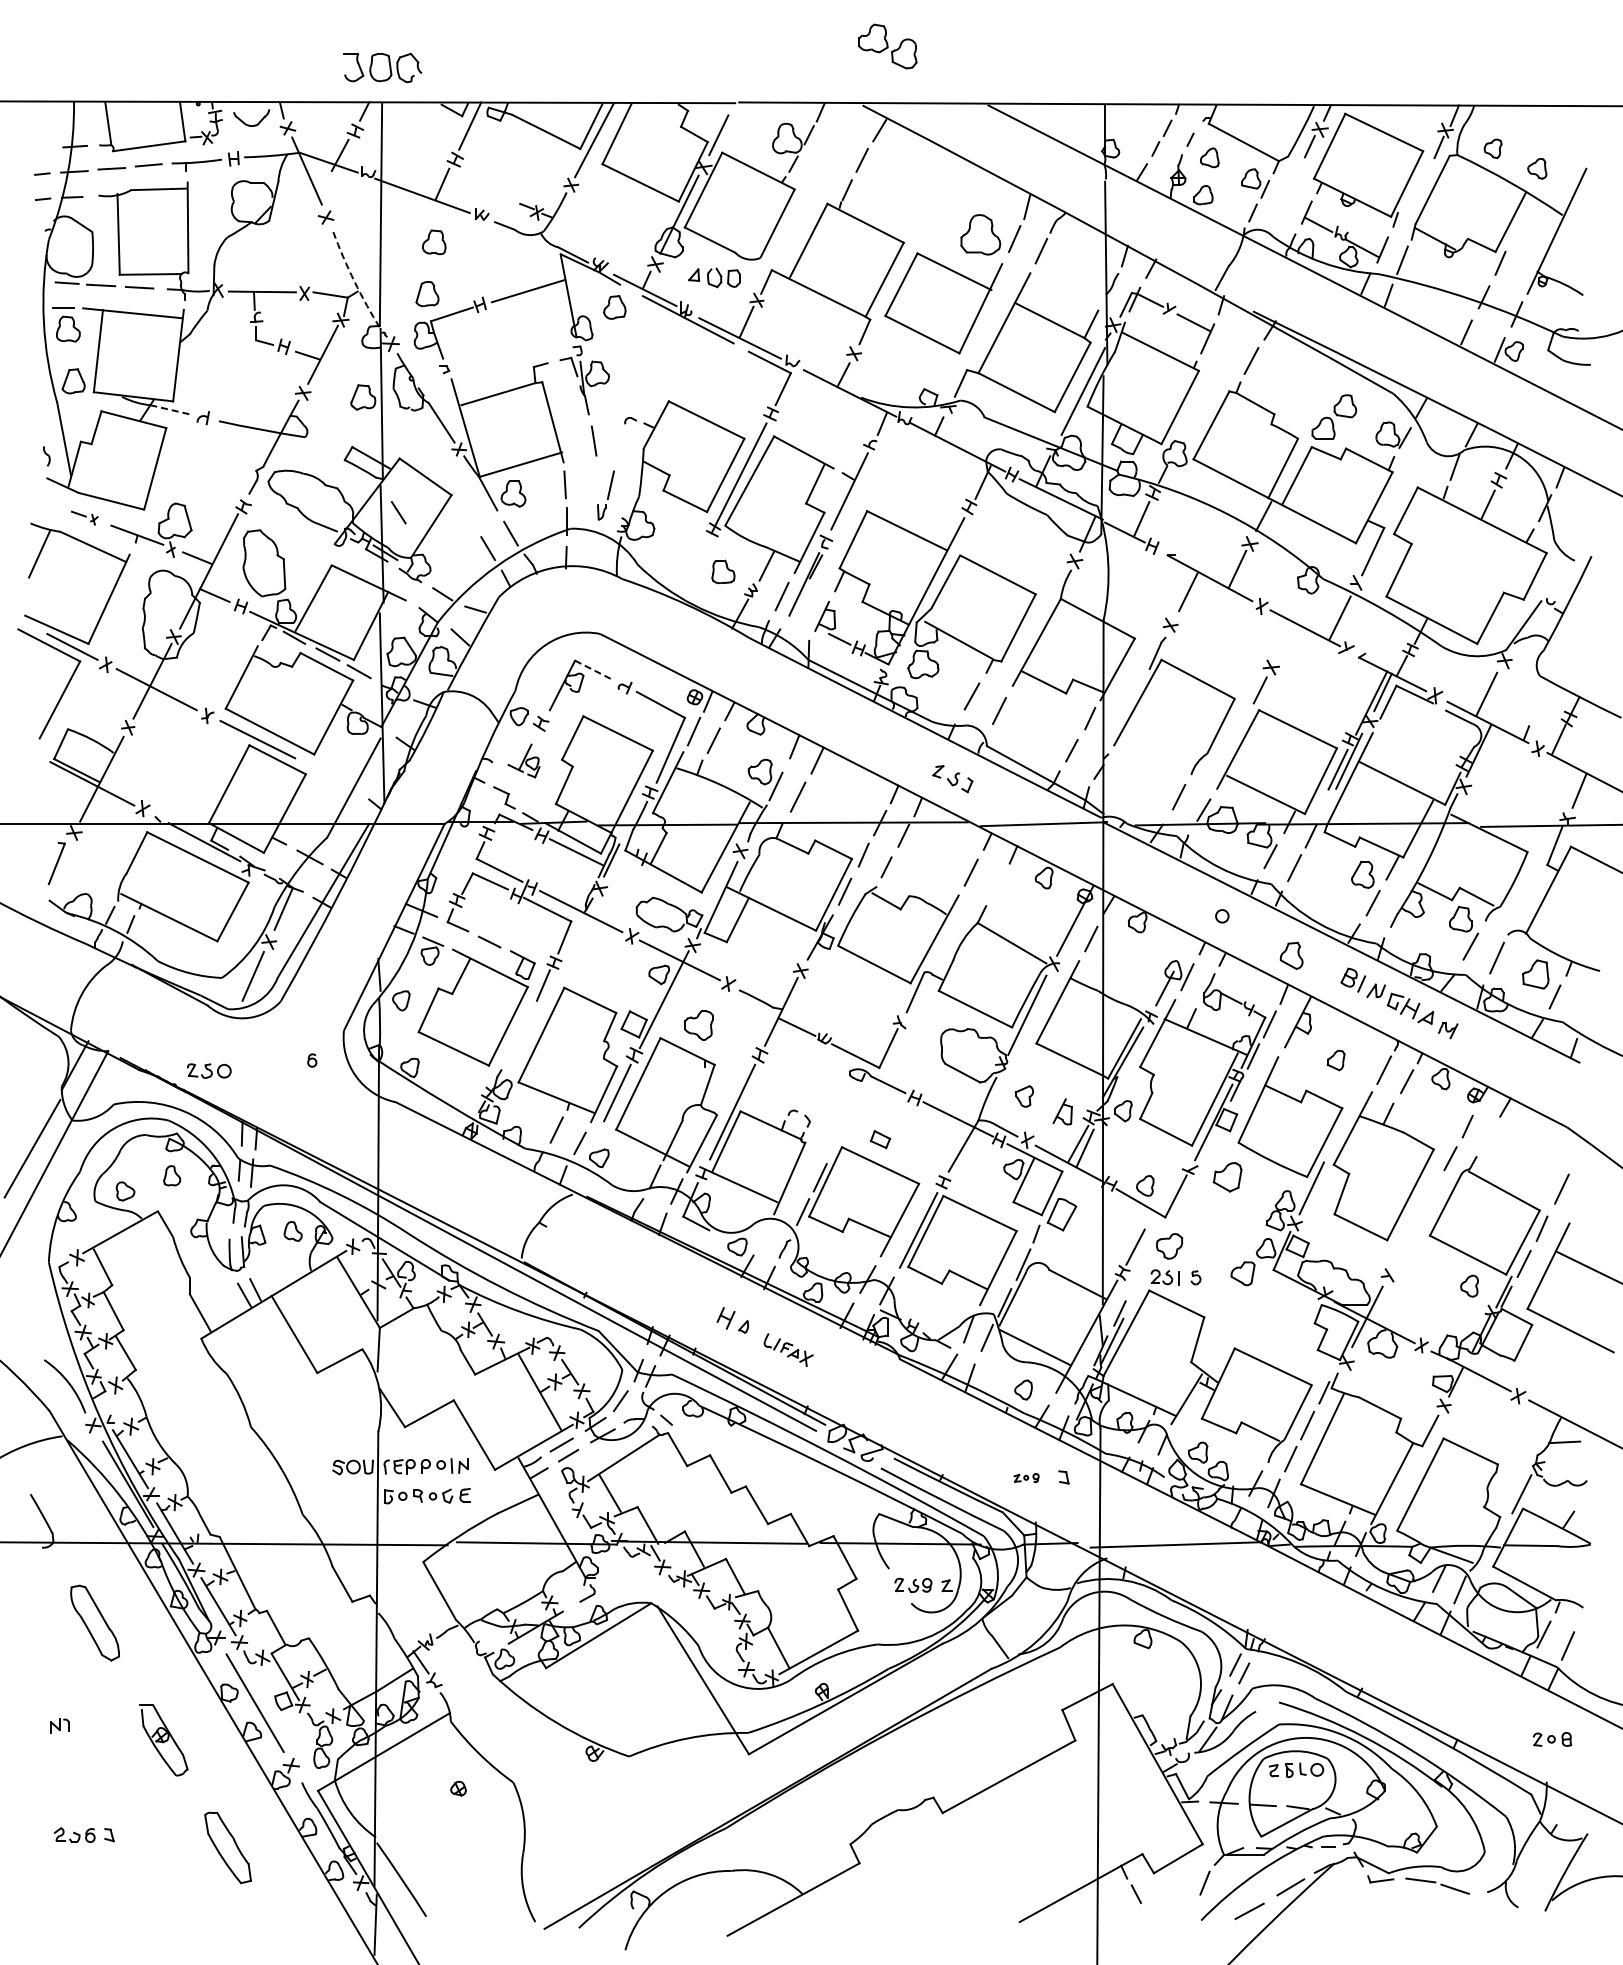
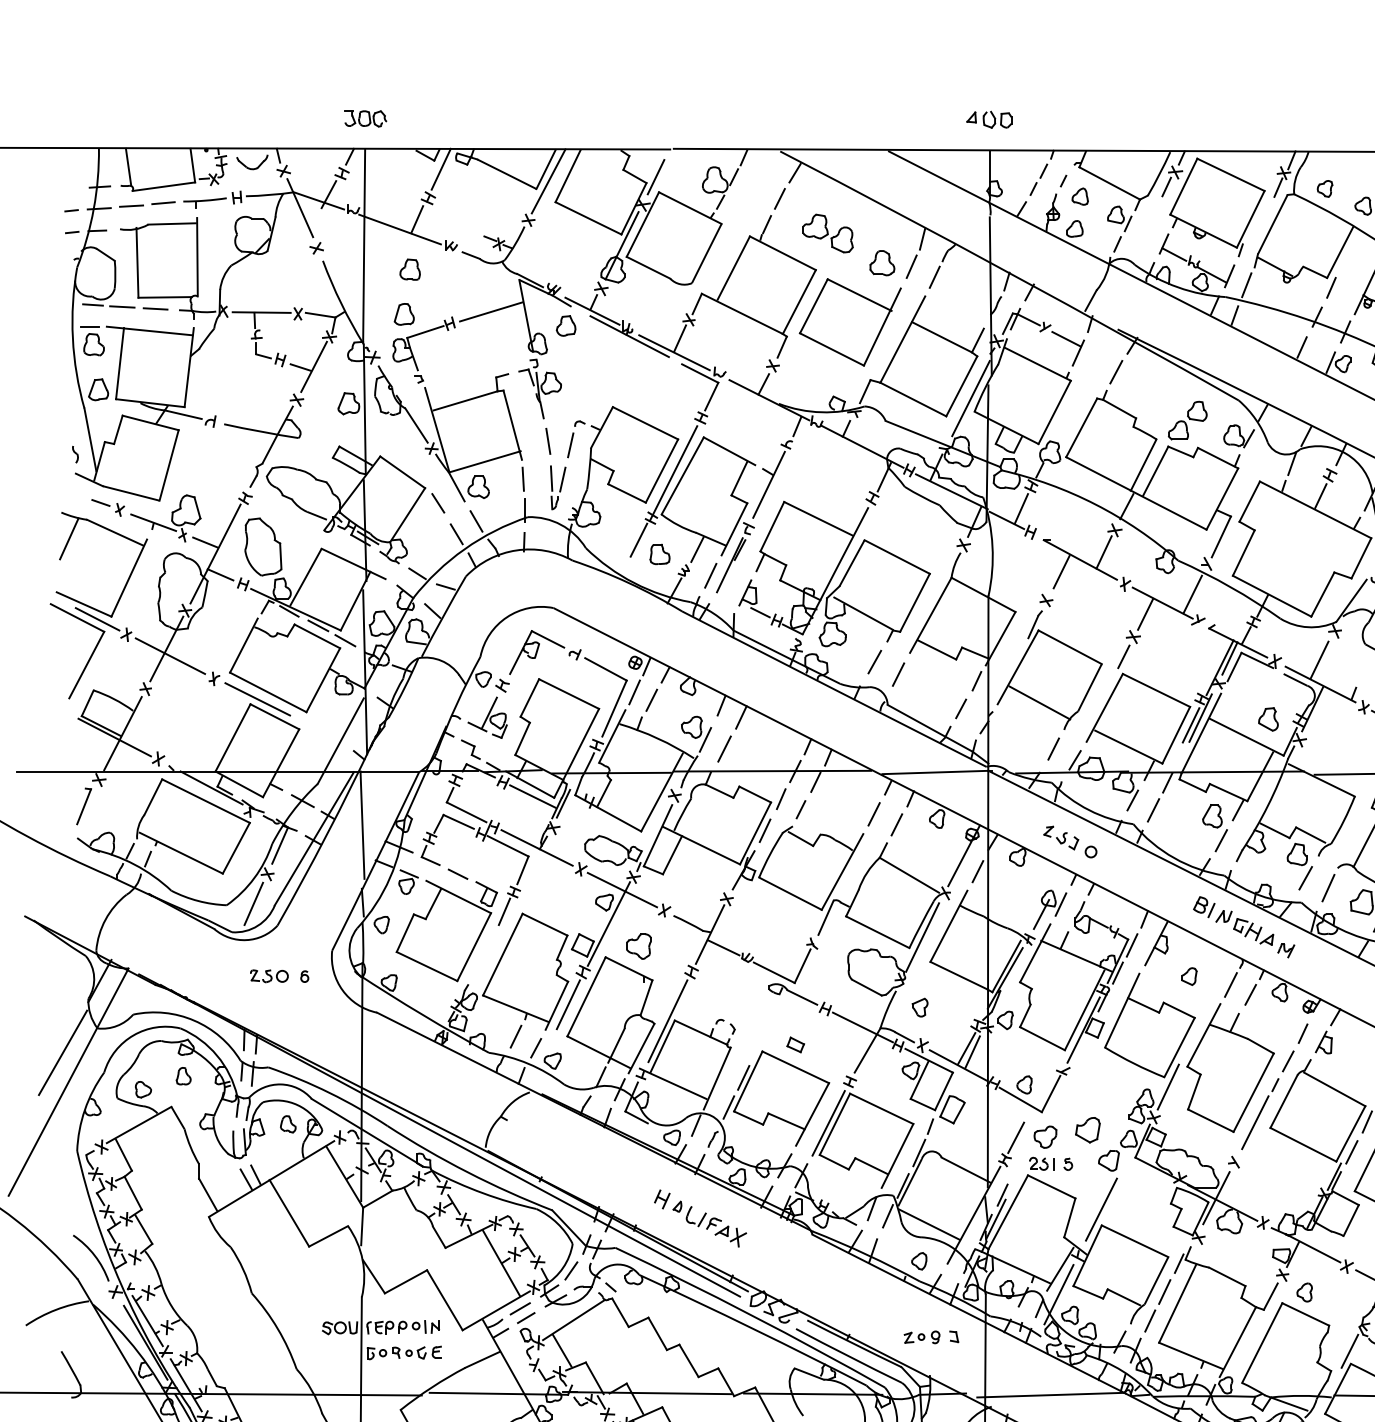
part: (887, 46) -> (827, 233), moved
part: (382, 67) -> (365, 118), size x0.62
part: (980, 234) -> (882, 262), size x0.71
part: (714, 277) -> (989, 119), moved
arc: (354, 281) -> (341, 303), dashed -> solid
line: (171, 410) -> (183, 414), dashed -> solid
line: (620, 445) -> (571, 445), added
line: (597, 484) -> (551, 478), added
line: (398, 512) -> (438, 503), moved
part: (84, 518) -> (107, 508), size x1.43
line: (698, 555) -> (638, 540), added
line: (1285, 641) -> (1145, 614), added
line: (593, 670) -> (547, 639), dashed -> solid
line: (1162, 743) -> (1039, 702), added
part: (523, 760) -> (487, 717), size x1.43
part: (952, 779) -> (1060, 838), moved
line: (997, 884) -> (896, 824), added
line: (378, 885) -> (362, 825), added
part: (1291, 955) -> (1268, 719), moved
part: (209, 1070) -> (269, 975), moved
part: (1062, 1111) -> (1323, 1042), moved
part: (1227, 1177) -> (1087, 1130), moved
part: (1418, 1219) -> (1260, 1113), added
line: (765, 1232) -> (696, 1125), added
part: (1469, 1285) -> (1304, 1291), moved
line: (1234, 1330) -> (1101, 1209), added
part: (788, 1349) -> (716, 1226), size x1.43
line: (1184, 1428) -> (1058, 1294), added
part: (1026, 1477) -> (921, 1336), size x1.67

